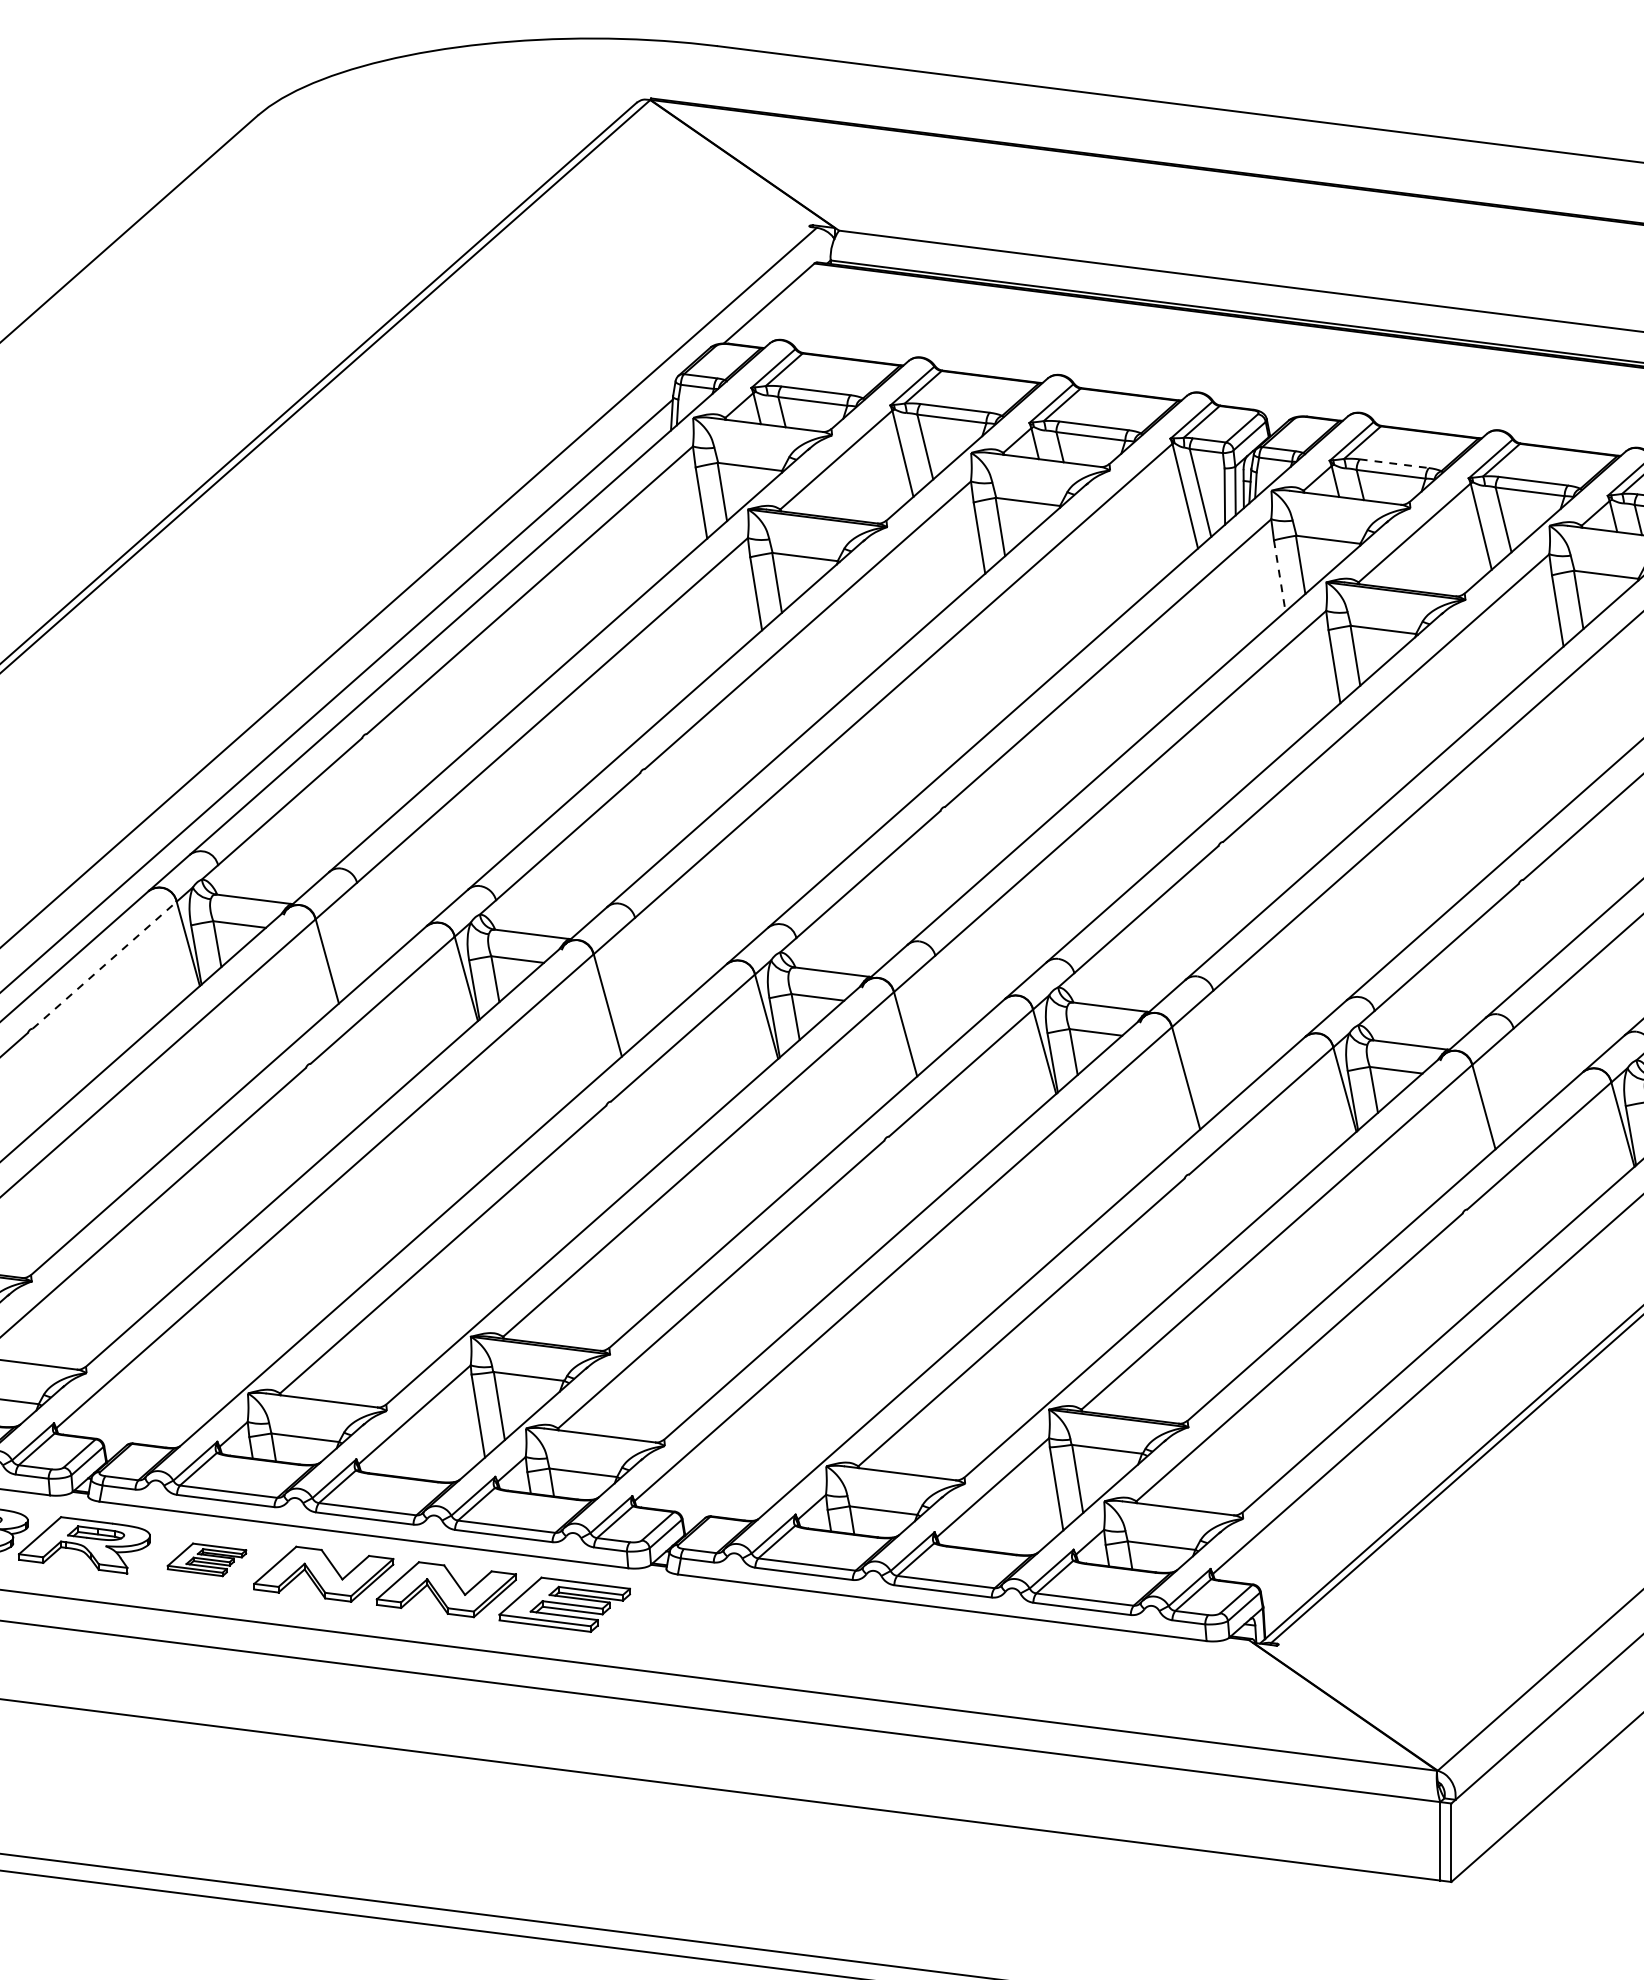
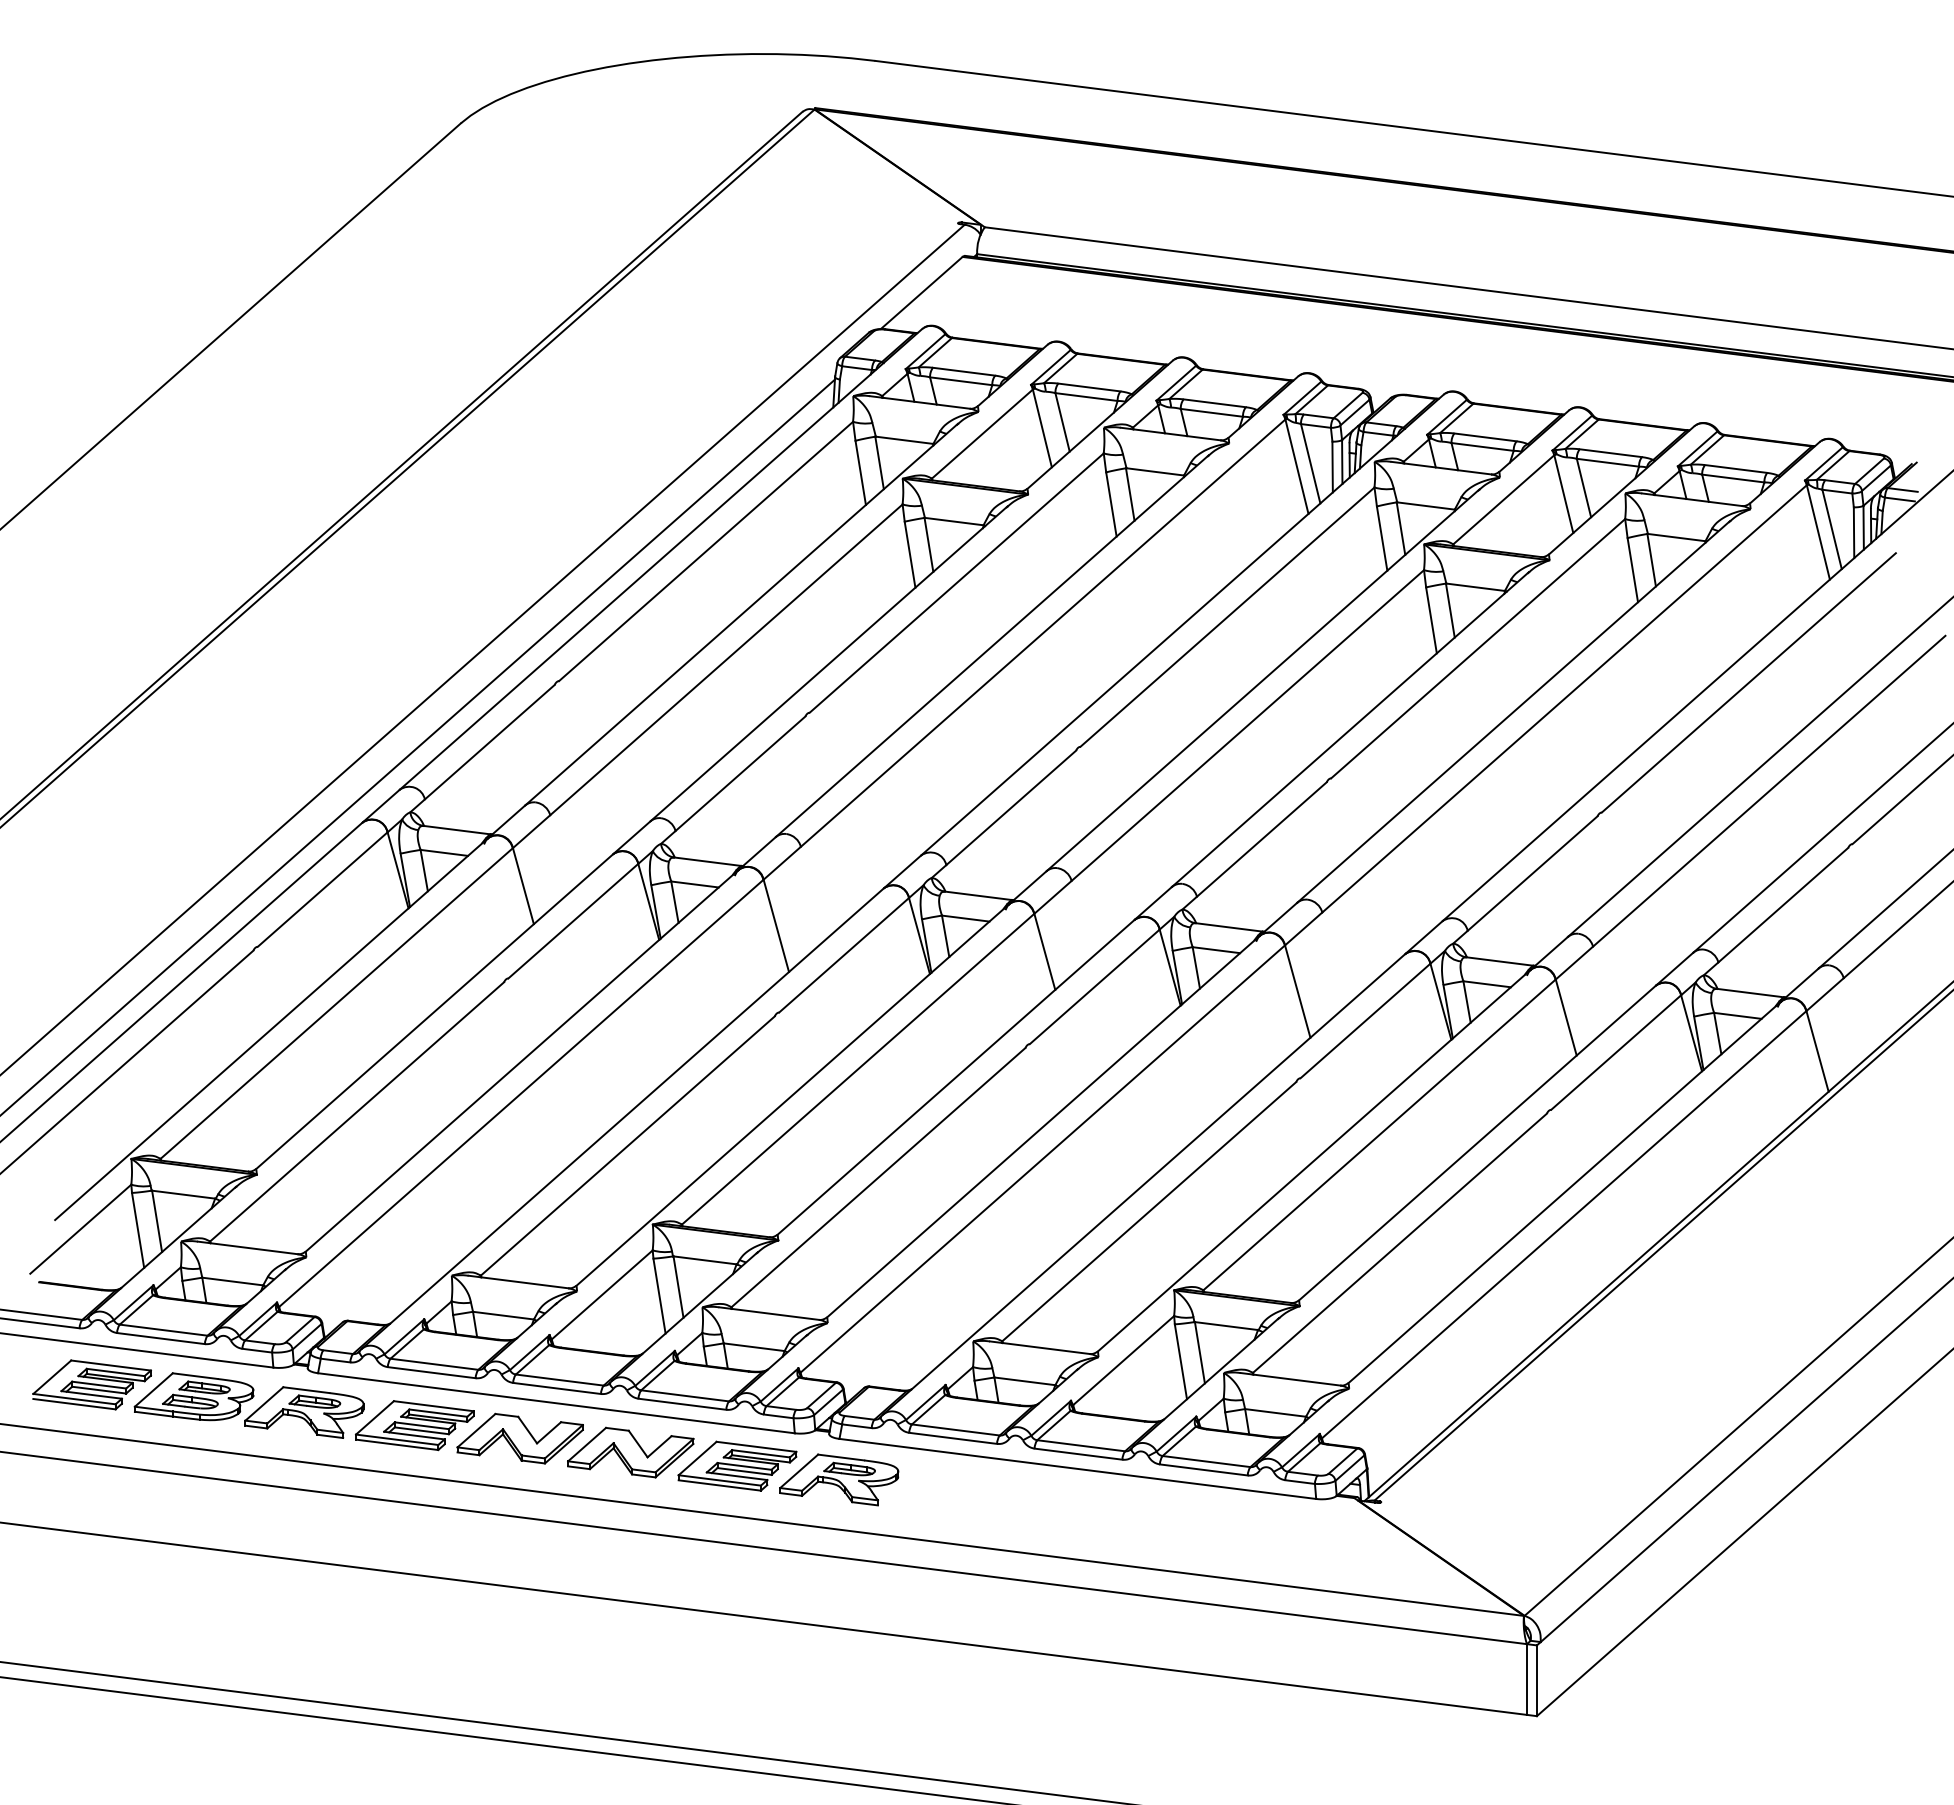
line: (1394, 463) -> (1485, 437), dashed -> solid
line: (1280, 575) -> (1382, 538), dashed -> solid
line: (104, 965) -> (322, 889), dashed -> solid
part: (206, 1559) -> (414, 1425), size x1.67
part: (677, 1619) -> (839, 1479), added

